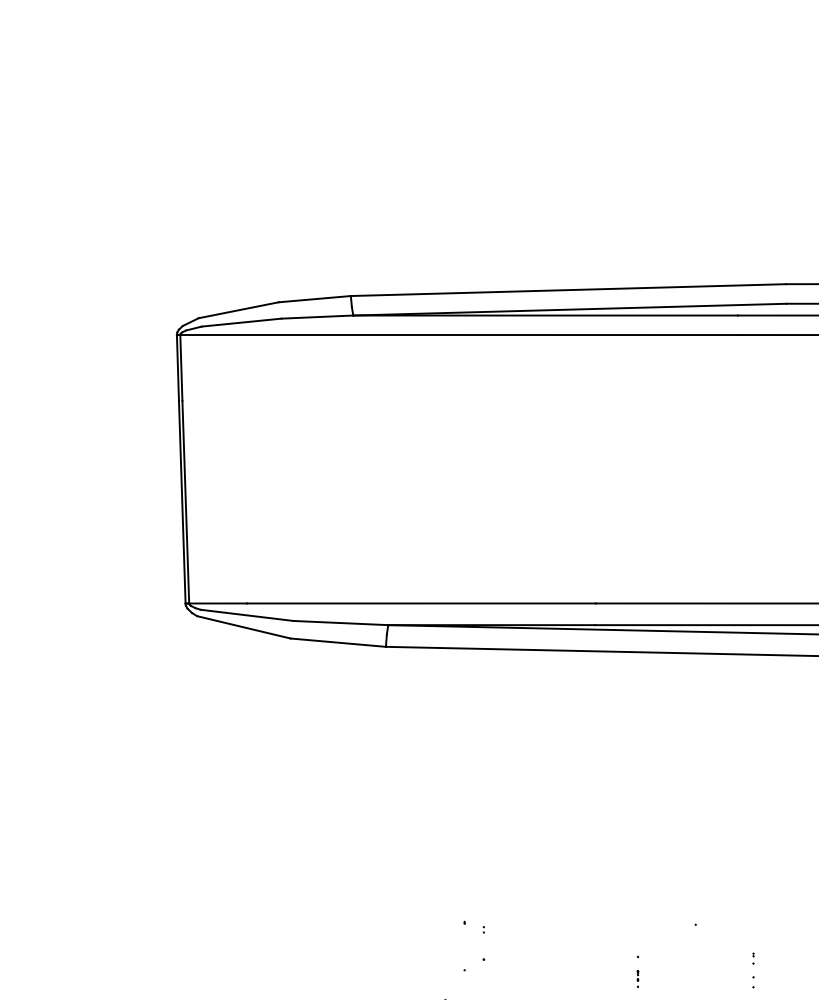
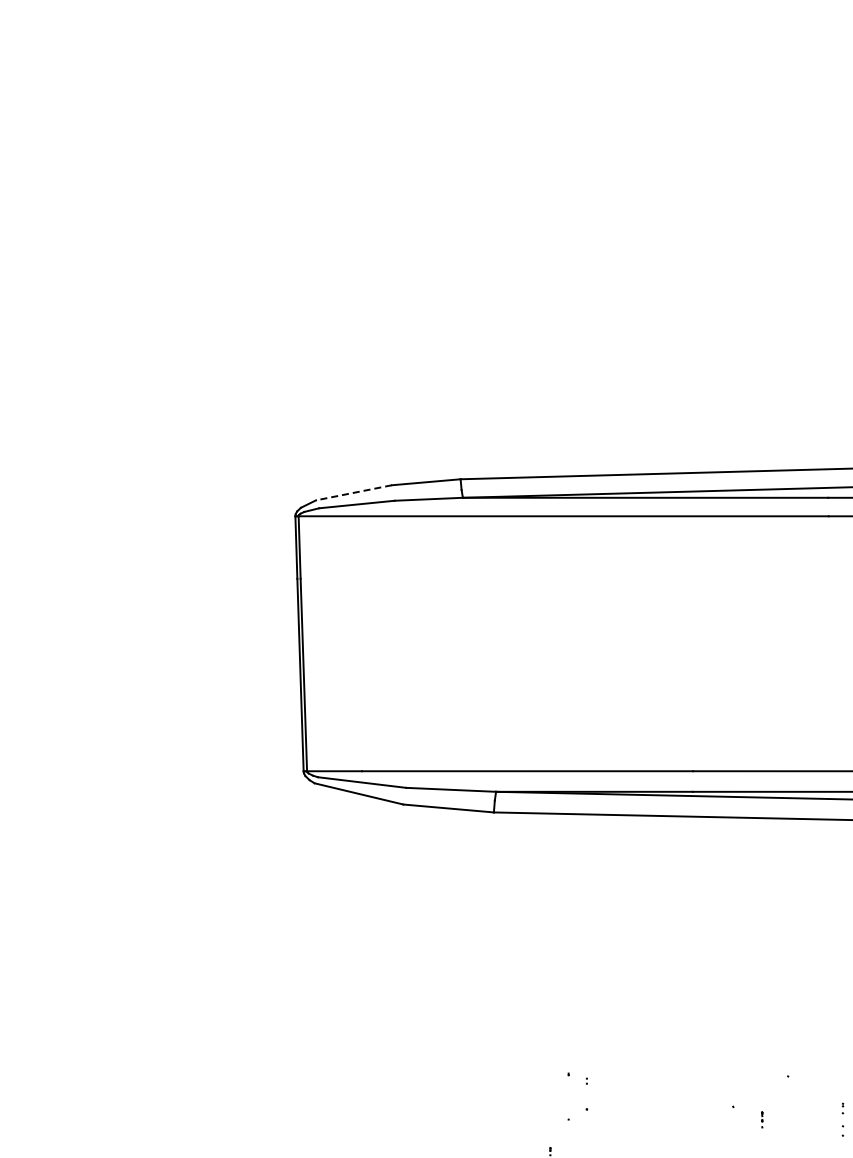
line: (239, 309) -> (354, 492), solid -> dashed
line: (638, 978) -> (762, 1119), moved

